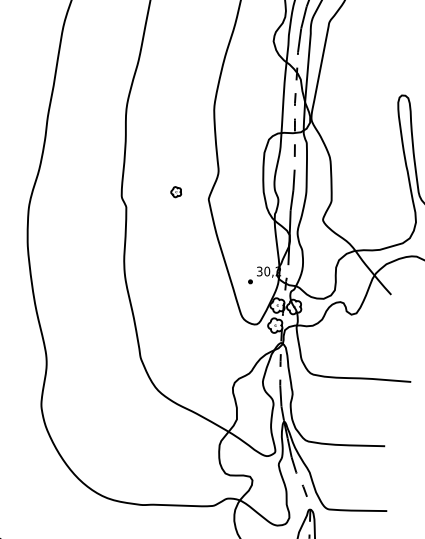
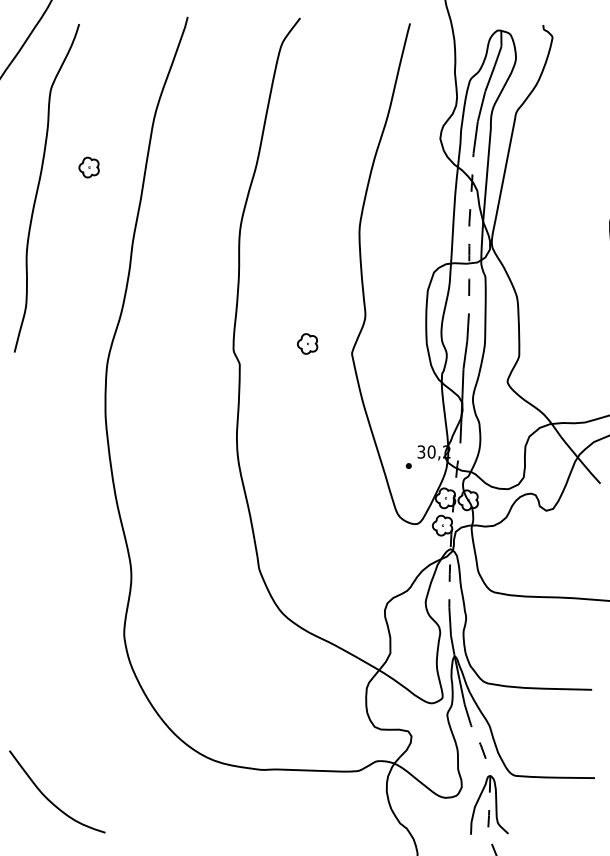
part: (15, 62) -> (88, 167), added
part: (176, 191) -> (307, 343), size x1.43

